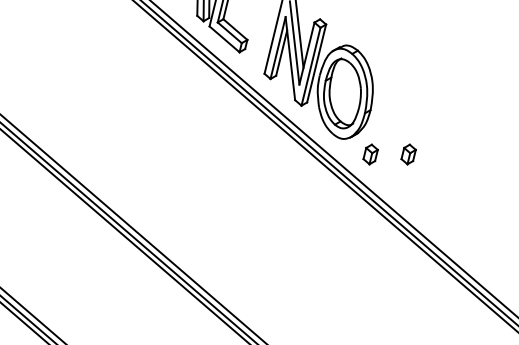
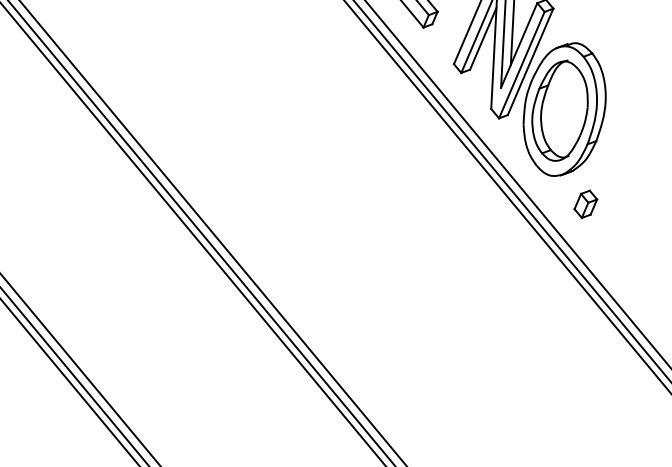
part: (408, 154) -> (639, 213), removed

